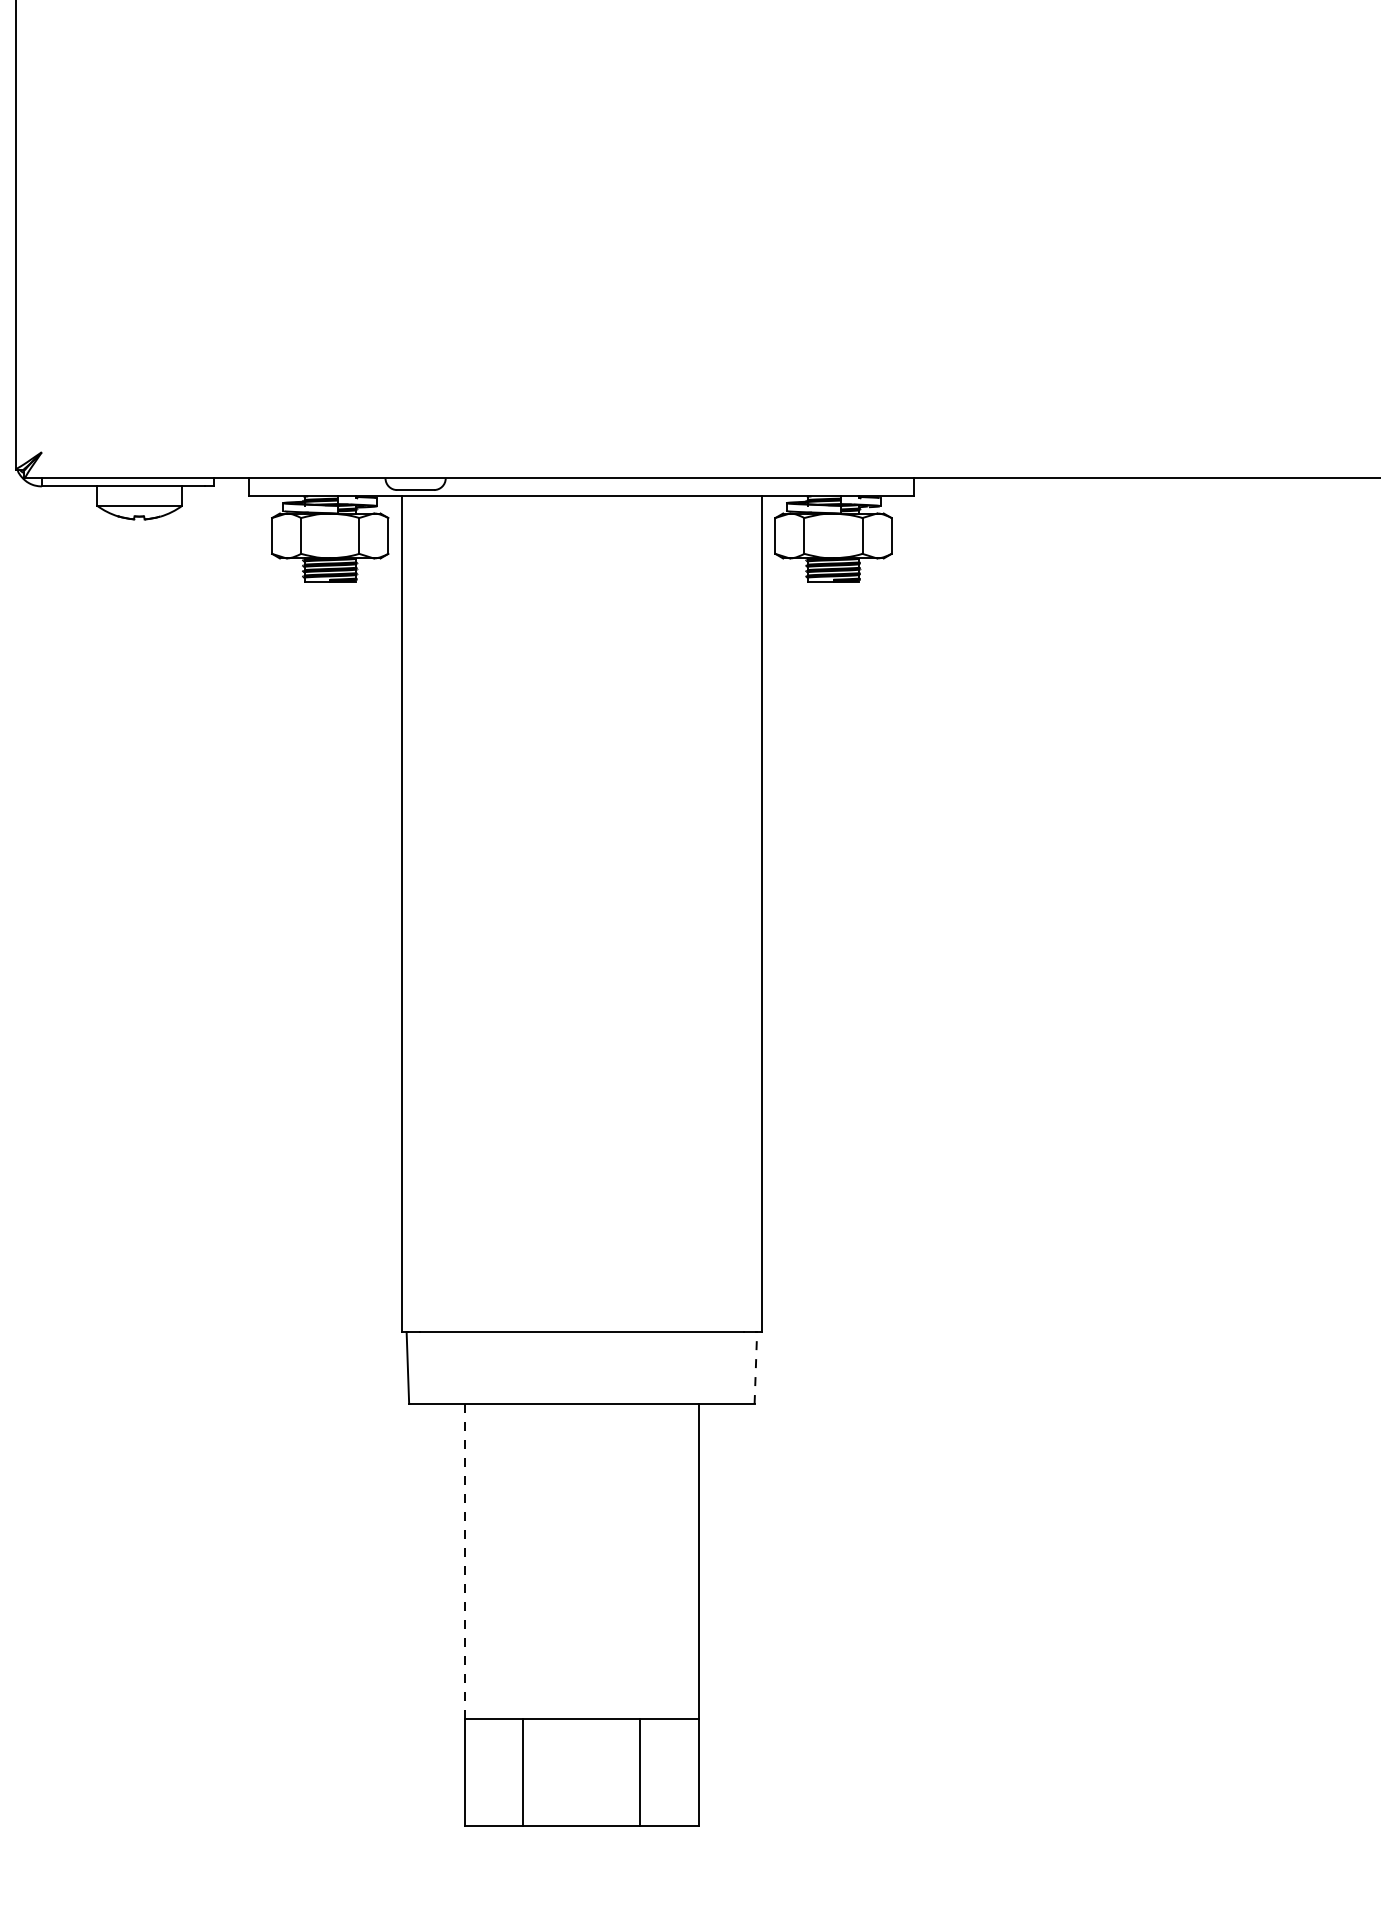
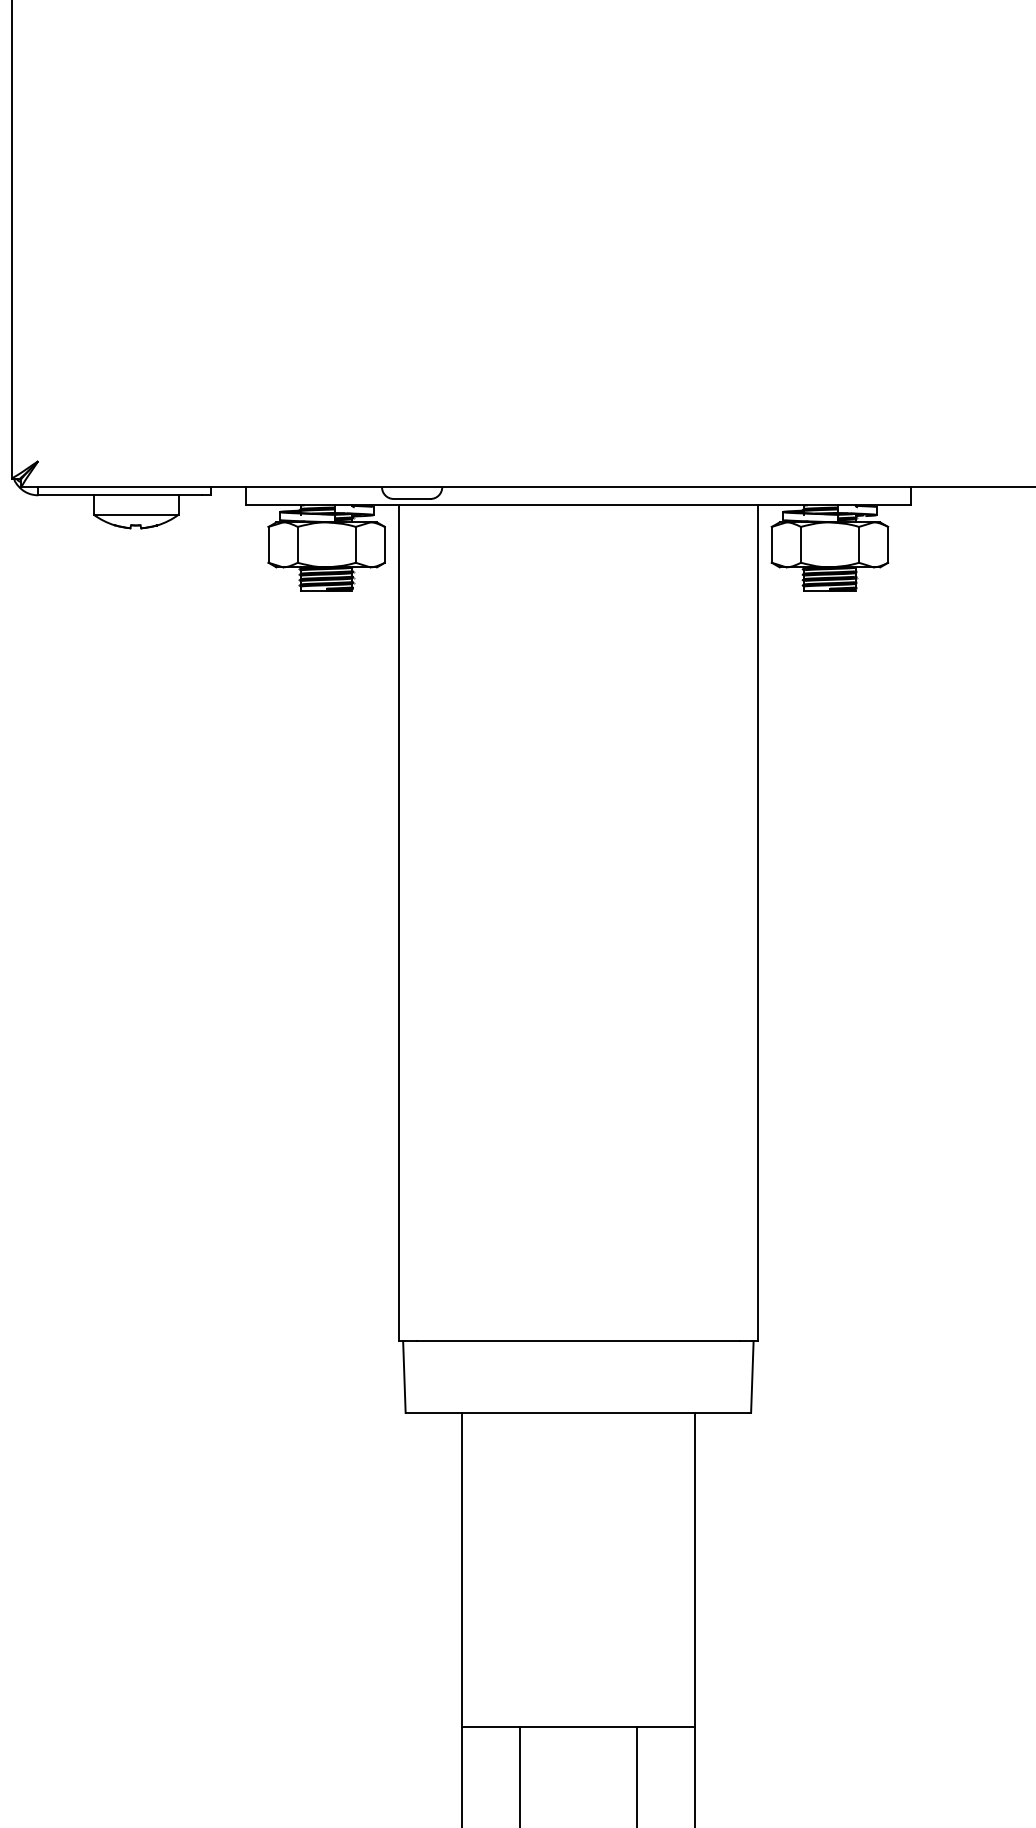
line: (755, 1368) -> (752, 1377), dashed -> solid
line: (465, 1561) -> (462, 1570), dashed -> solid

